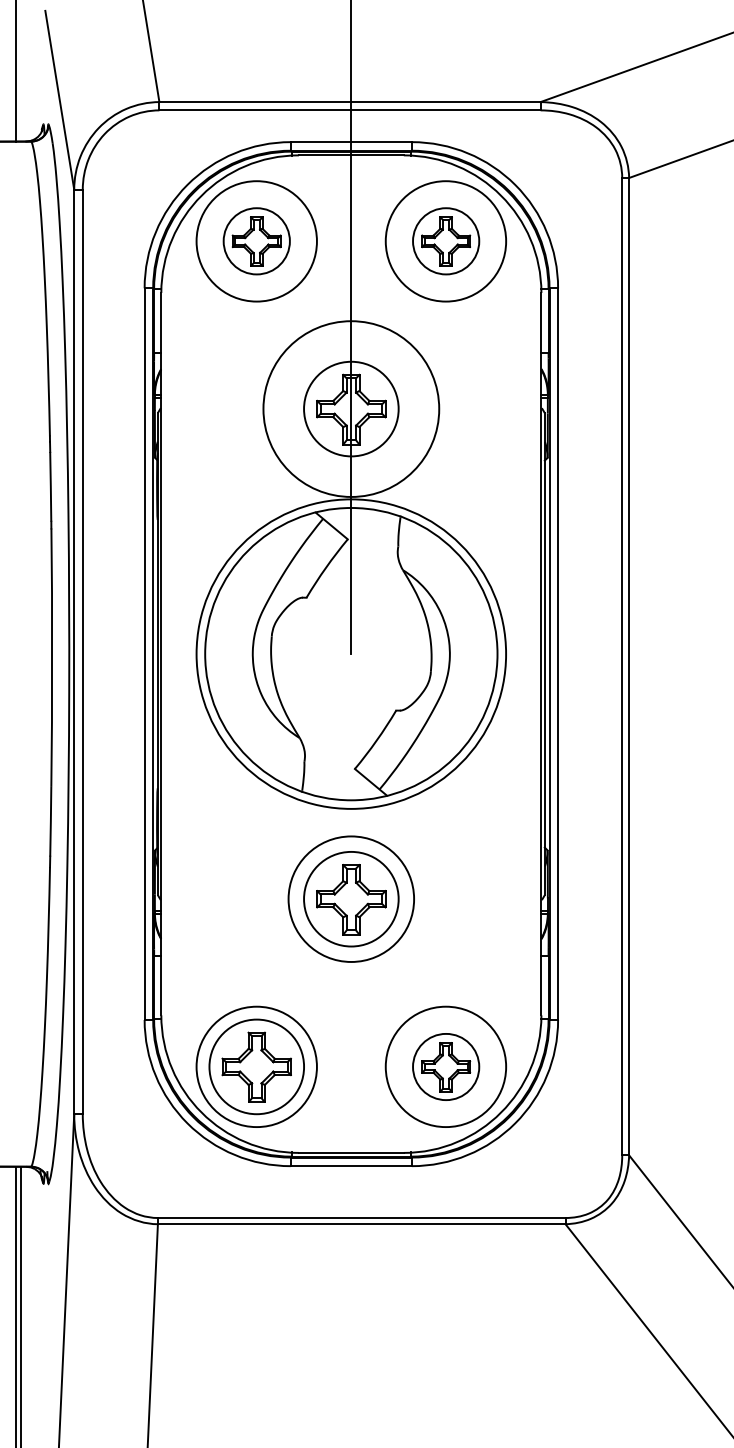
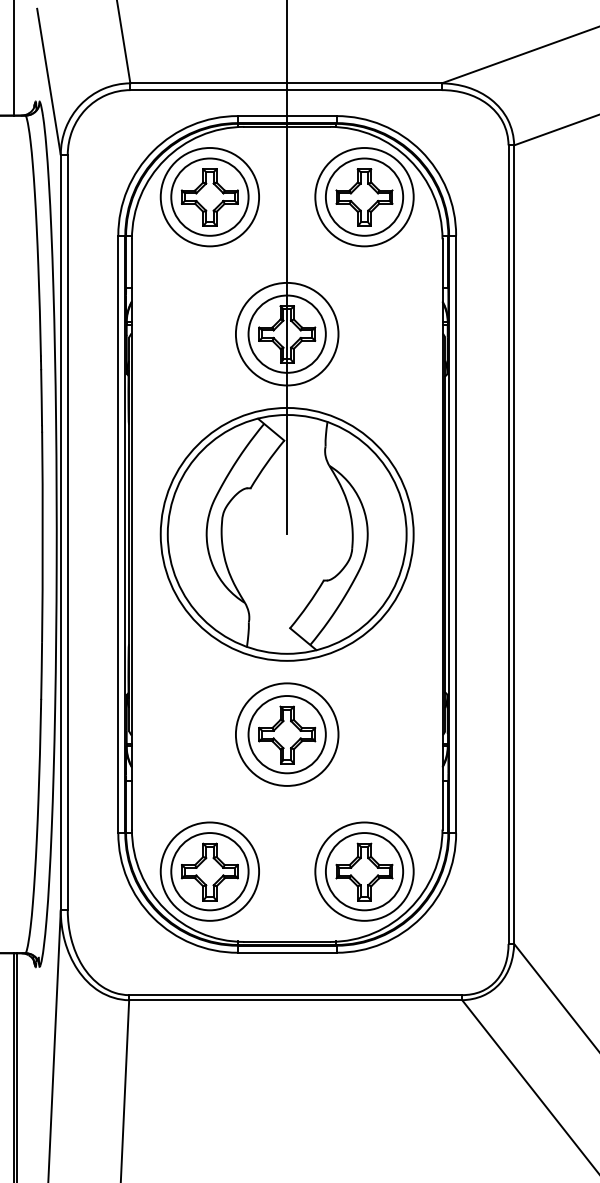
part: (256, 240) -> (209, 196), size x1.43
part: (445, 240) -> (364, 196), size x1.43
circle: (350, 408) -> (286, 333), size x0.71
part: (445, 1066) -> (364, 871), size x1.43

